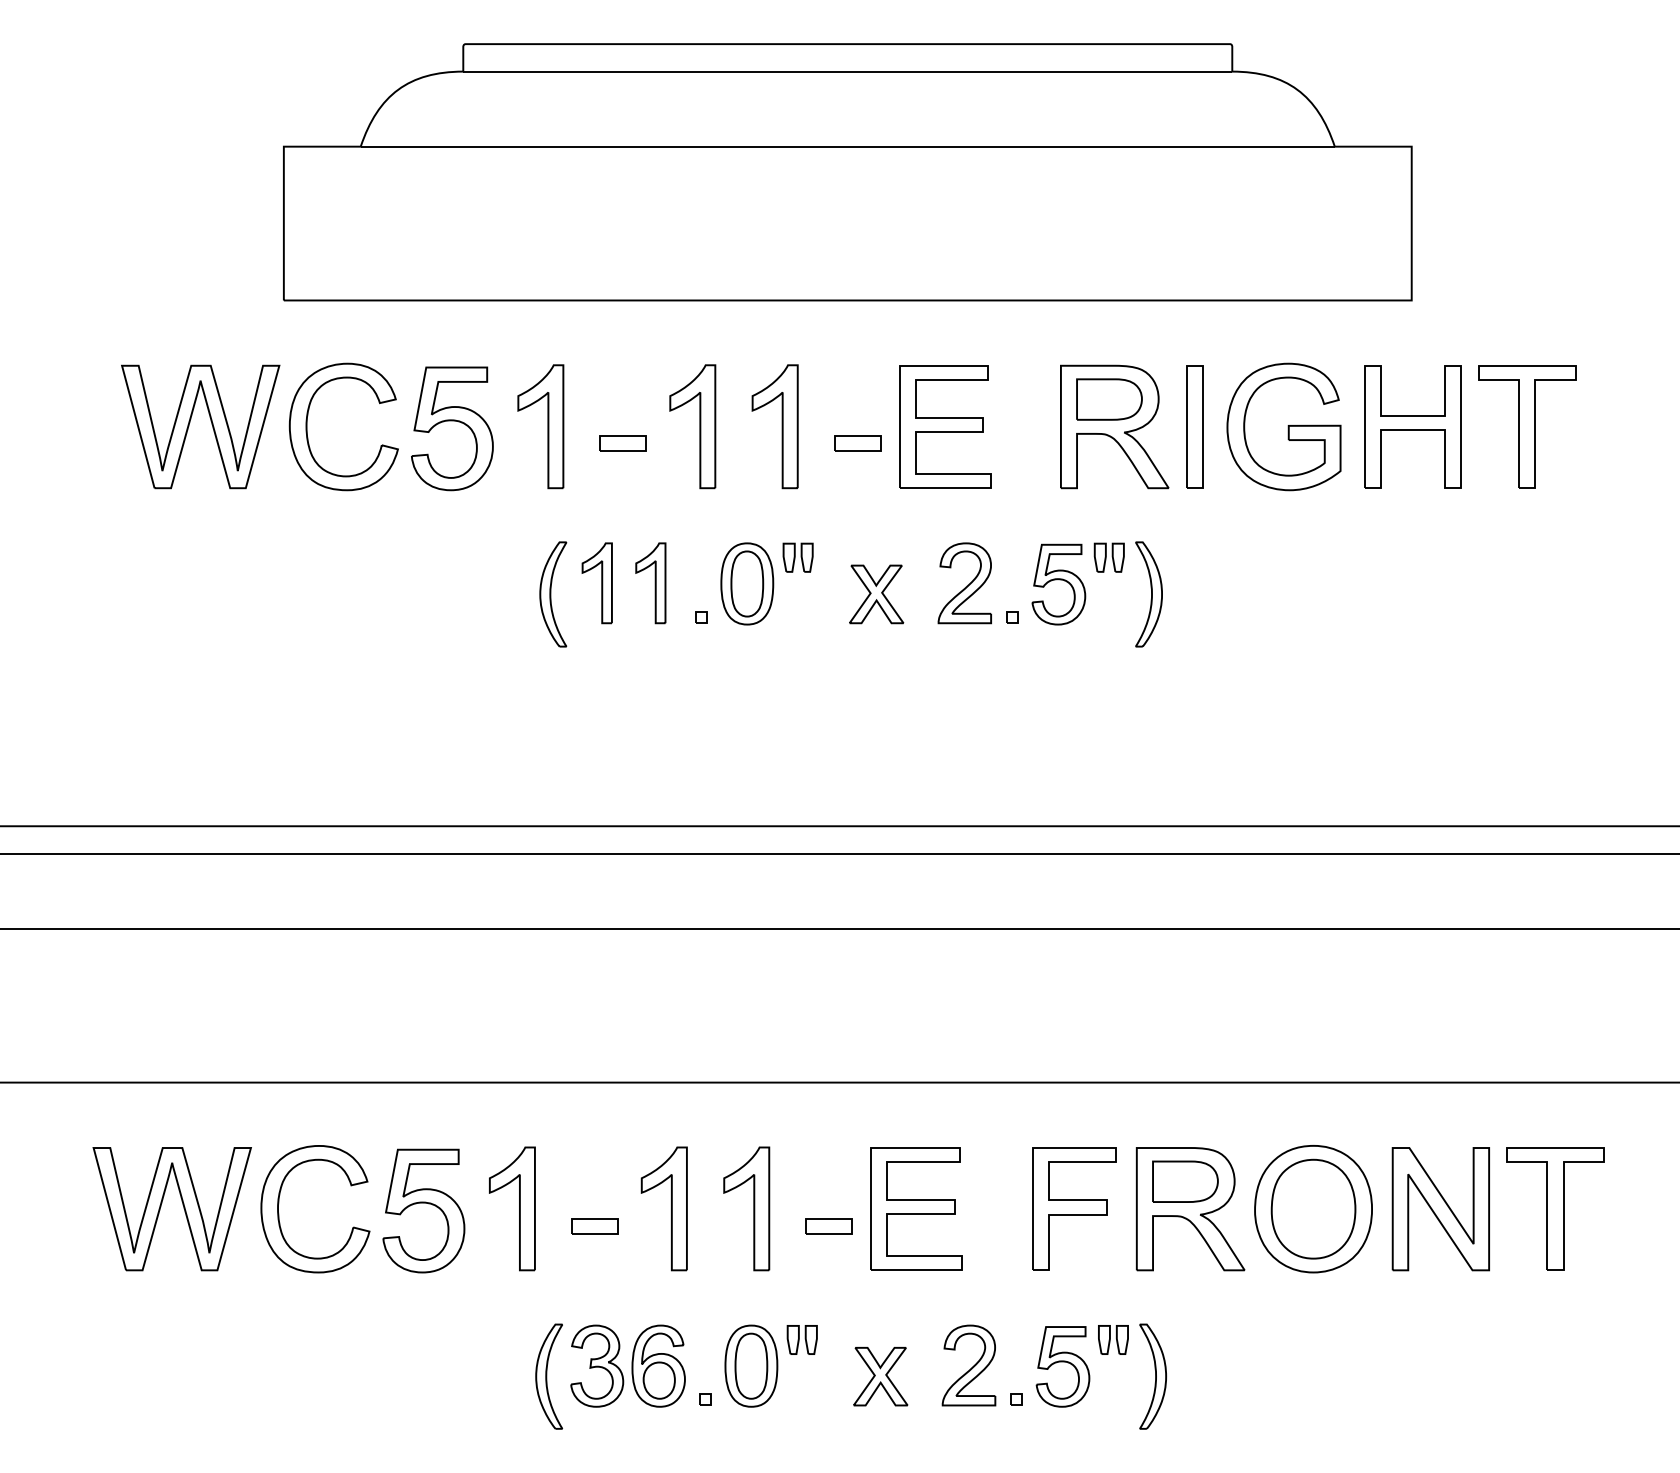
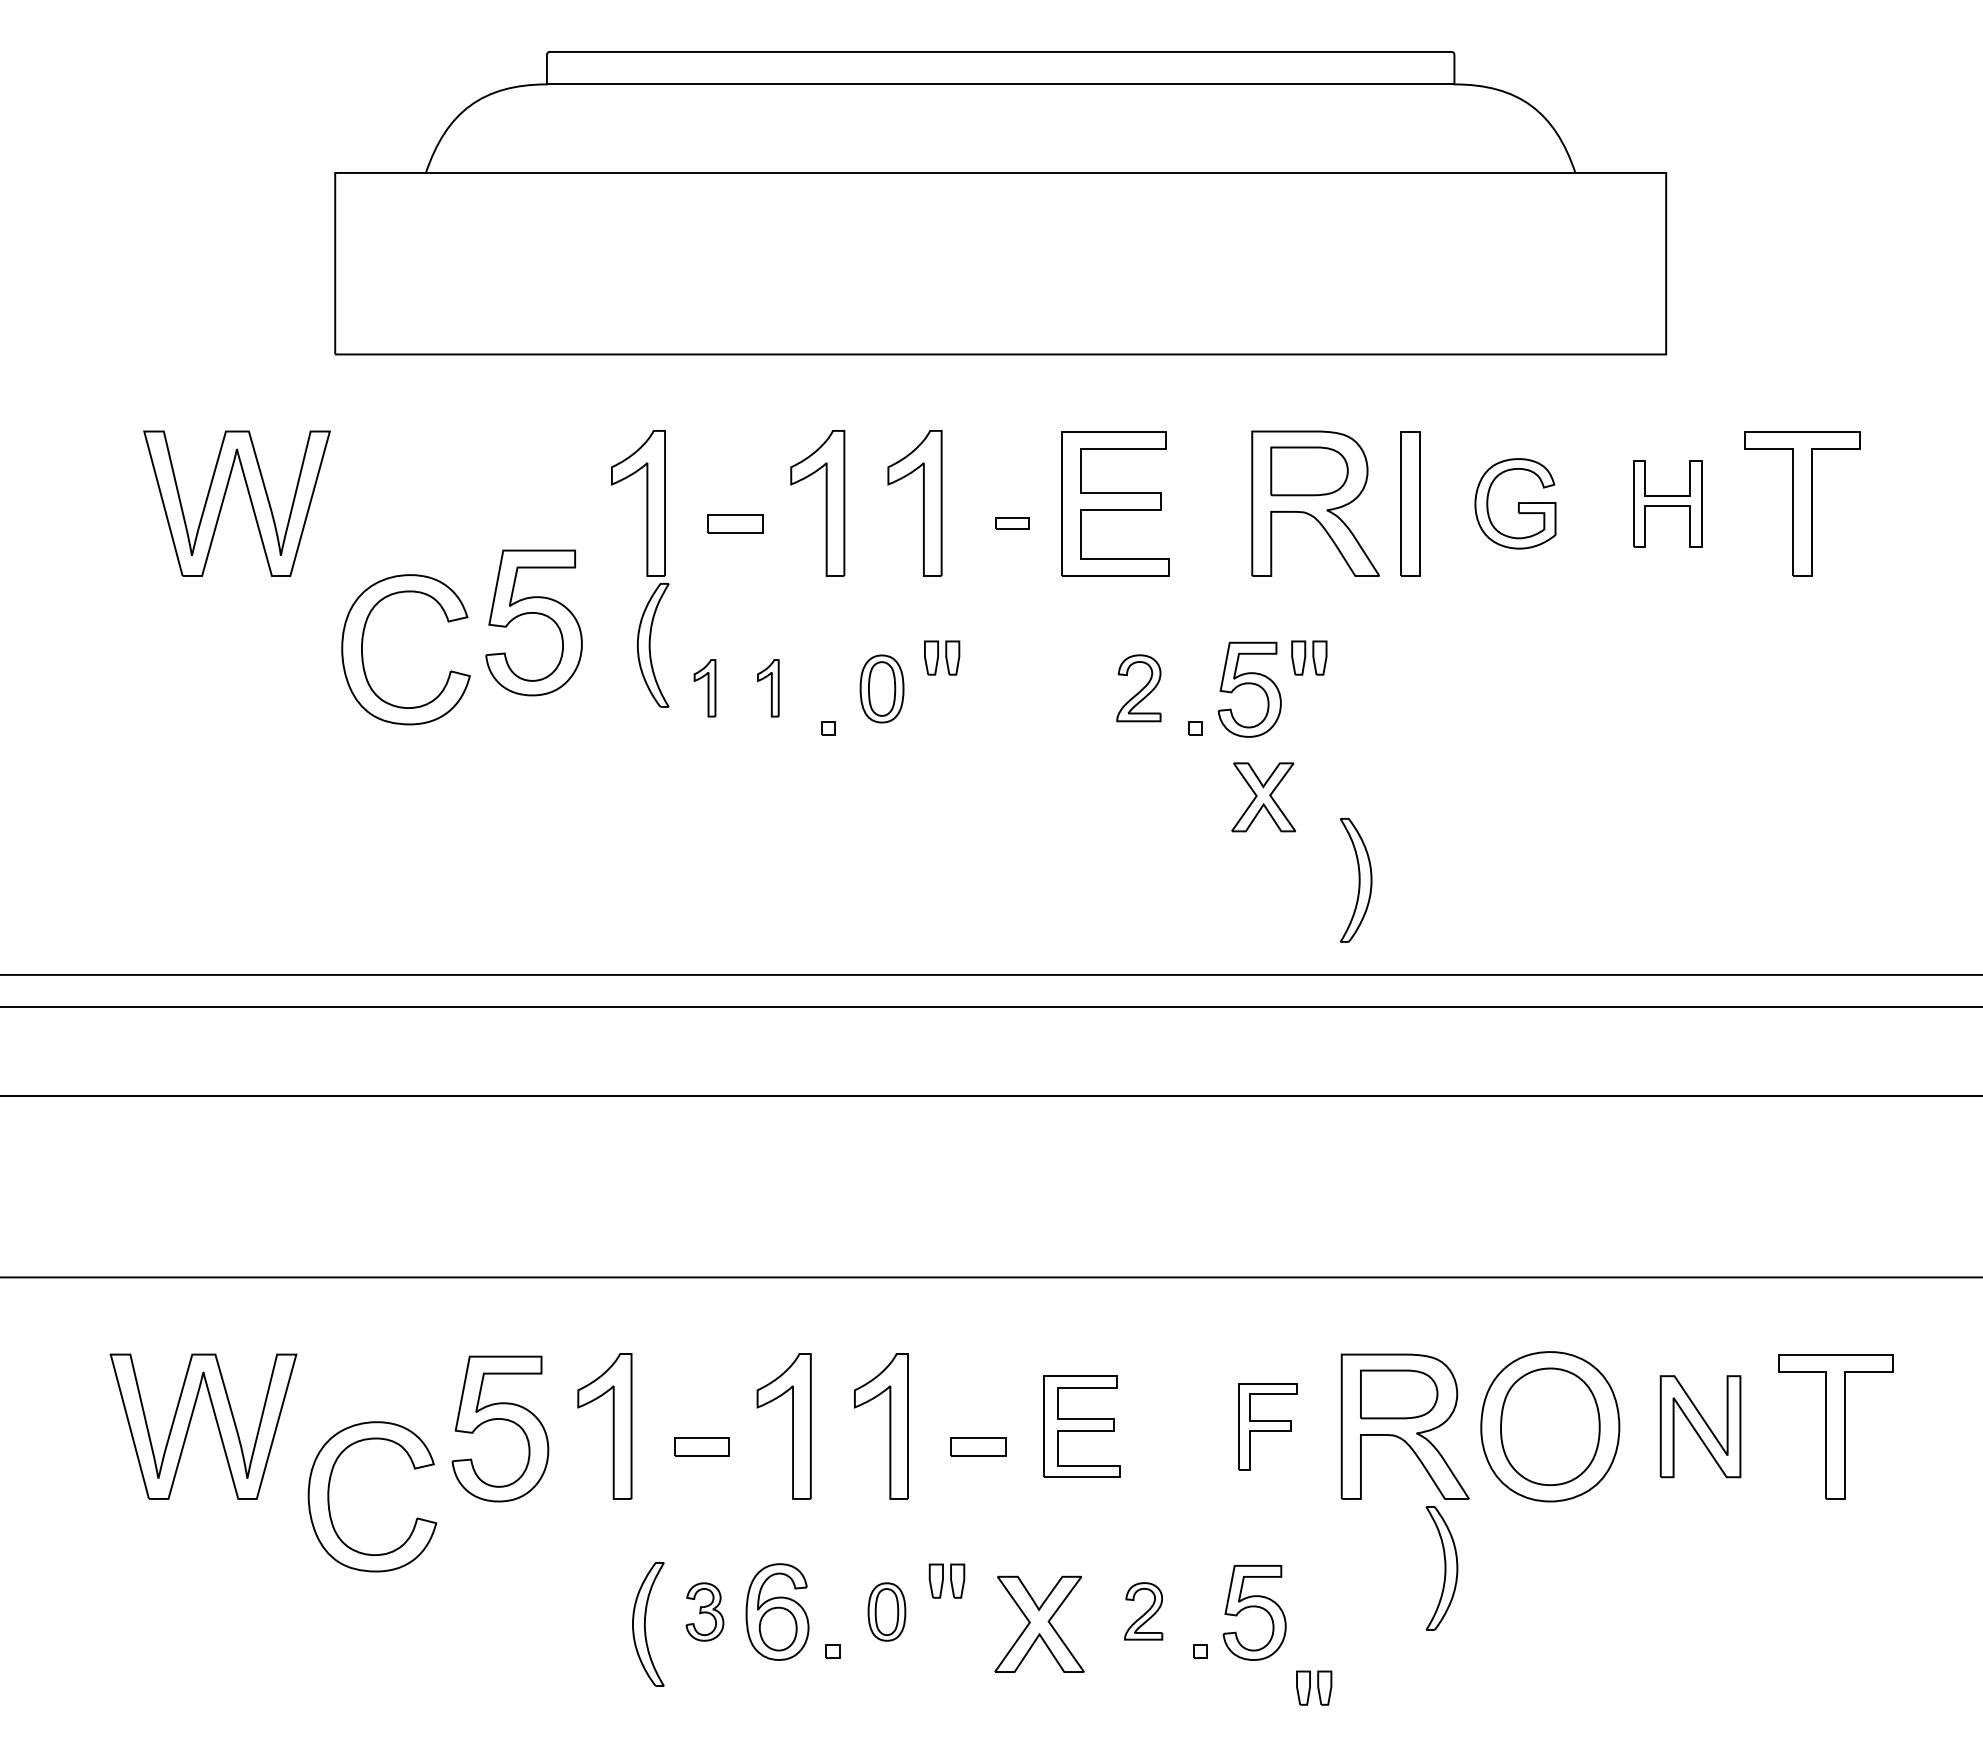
part: (455, 421) -> (537, 614), moved
part: (1284, 426) -> (1515, 503), size x0.6
part: (1412, 426) -> (1667, 503), size x0.6
part: (307, 431) -> (363, 655), moved
part: (857, 443) -> (1012, 523), size x0.6
part: (596, 583) -> (704, 688), size x0.6
part: (651, 583) -> (768, 688), size x0.6
part: (746, 583) -> (881, 688), size x0.7
part: (964, 583) -> (1138, 688), size x0.7
part: (552, 594) -> (652, 645), moved
part: (876, 594) -> (1263, 797), moved
part: (1149, 594) -> (1356, 880), moved
part: (279, 1208) -> (329, 1496), moved
part: (916, 1208) -> (1081, 1426), size x0.7
part: (1073, 1208) -> (1267, 1426), size x0.6
part: (1440, 1208) -> (1700, 1426), size x0.7
part: (1113, 1339) -> (1314, 1687), moved
part: (596, 1365) -> (704, 1611), size x0.6
part: (751, 1365) -> (886, 1611), size x0.6
part: (968, 1365) -> (1143, 1611), size x0.6
part: (880, 1376) -> (1039, 1624), size x1.4
part: (1152, 1376) -> (1441, 1568), moved

